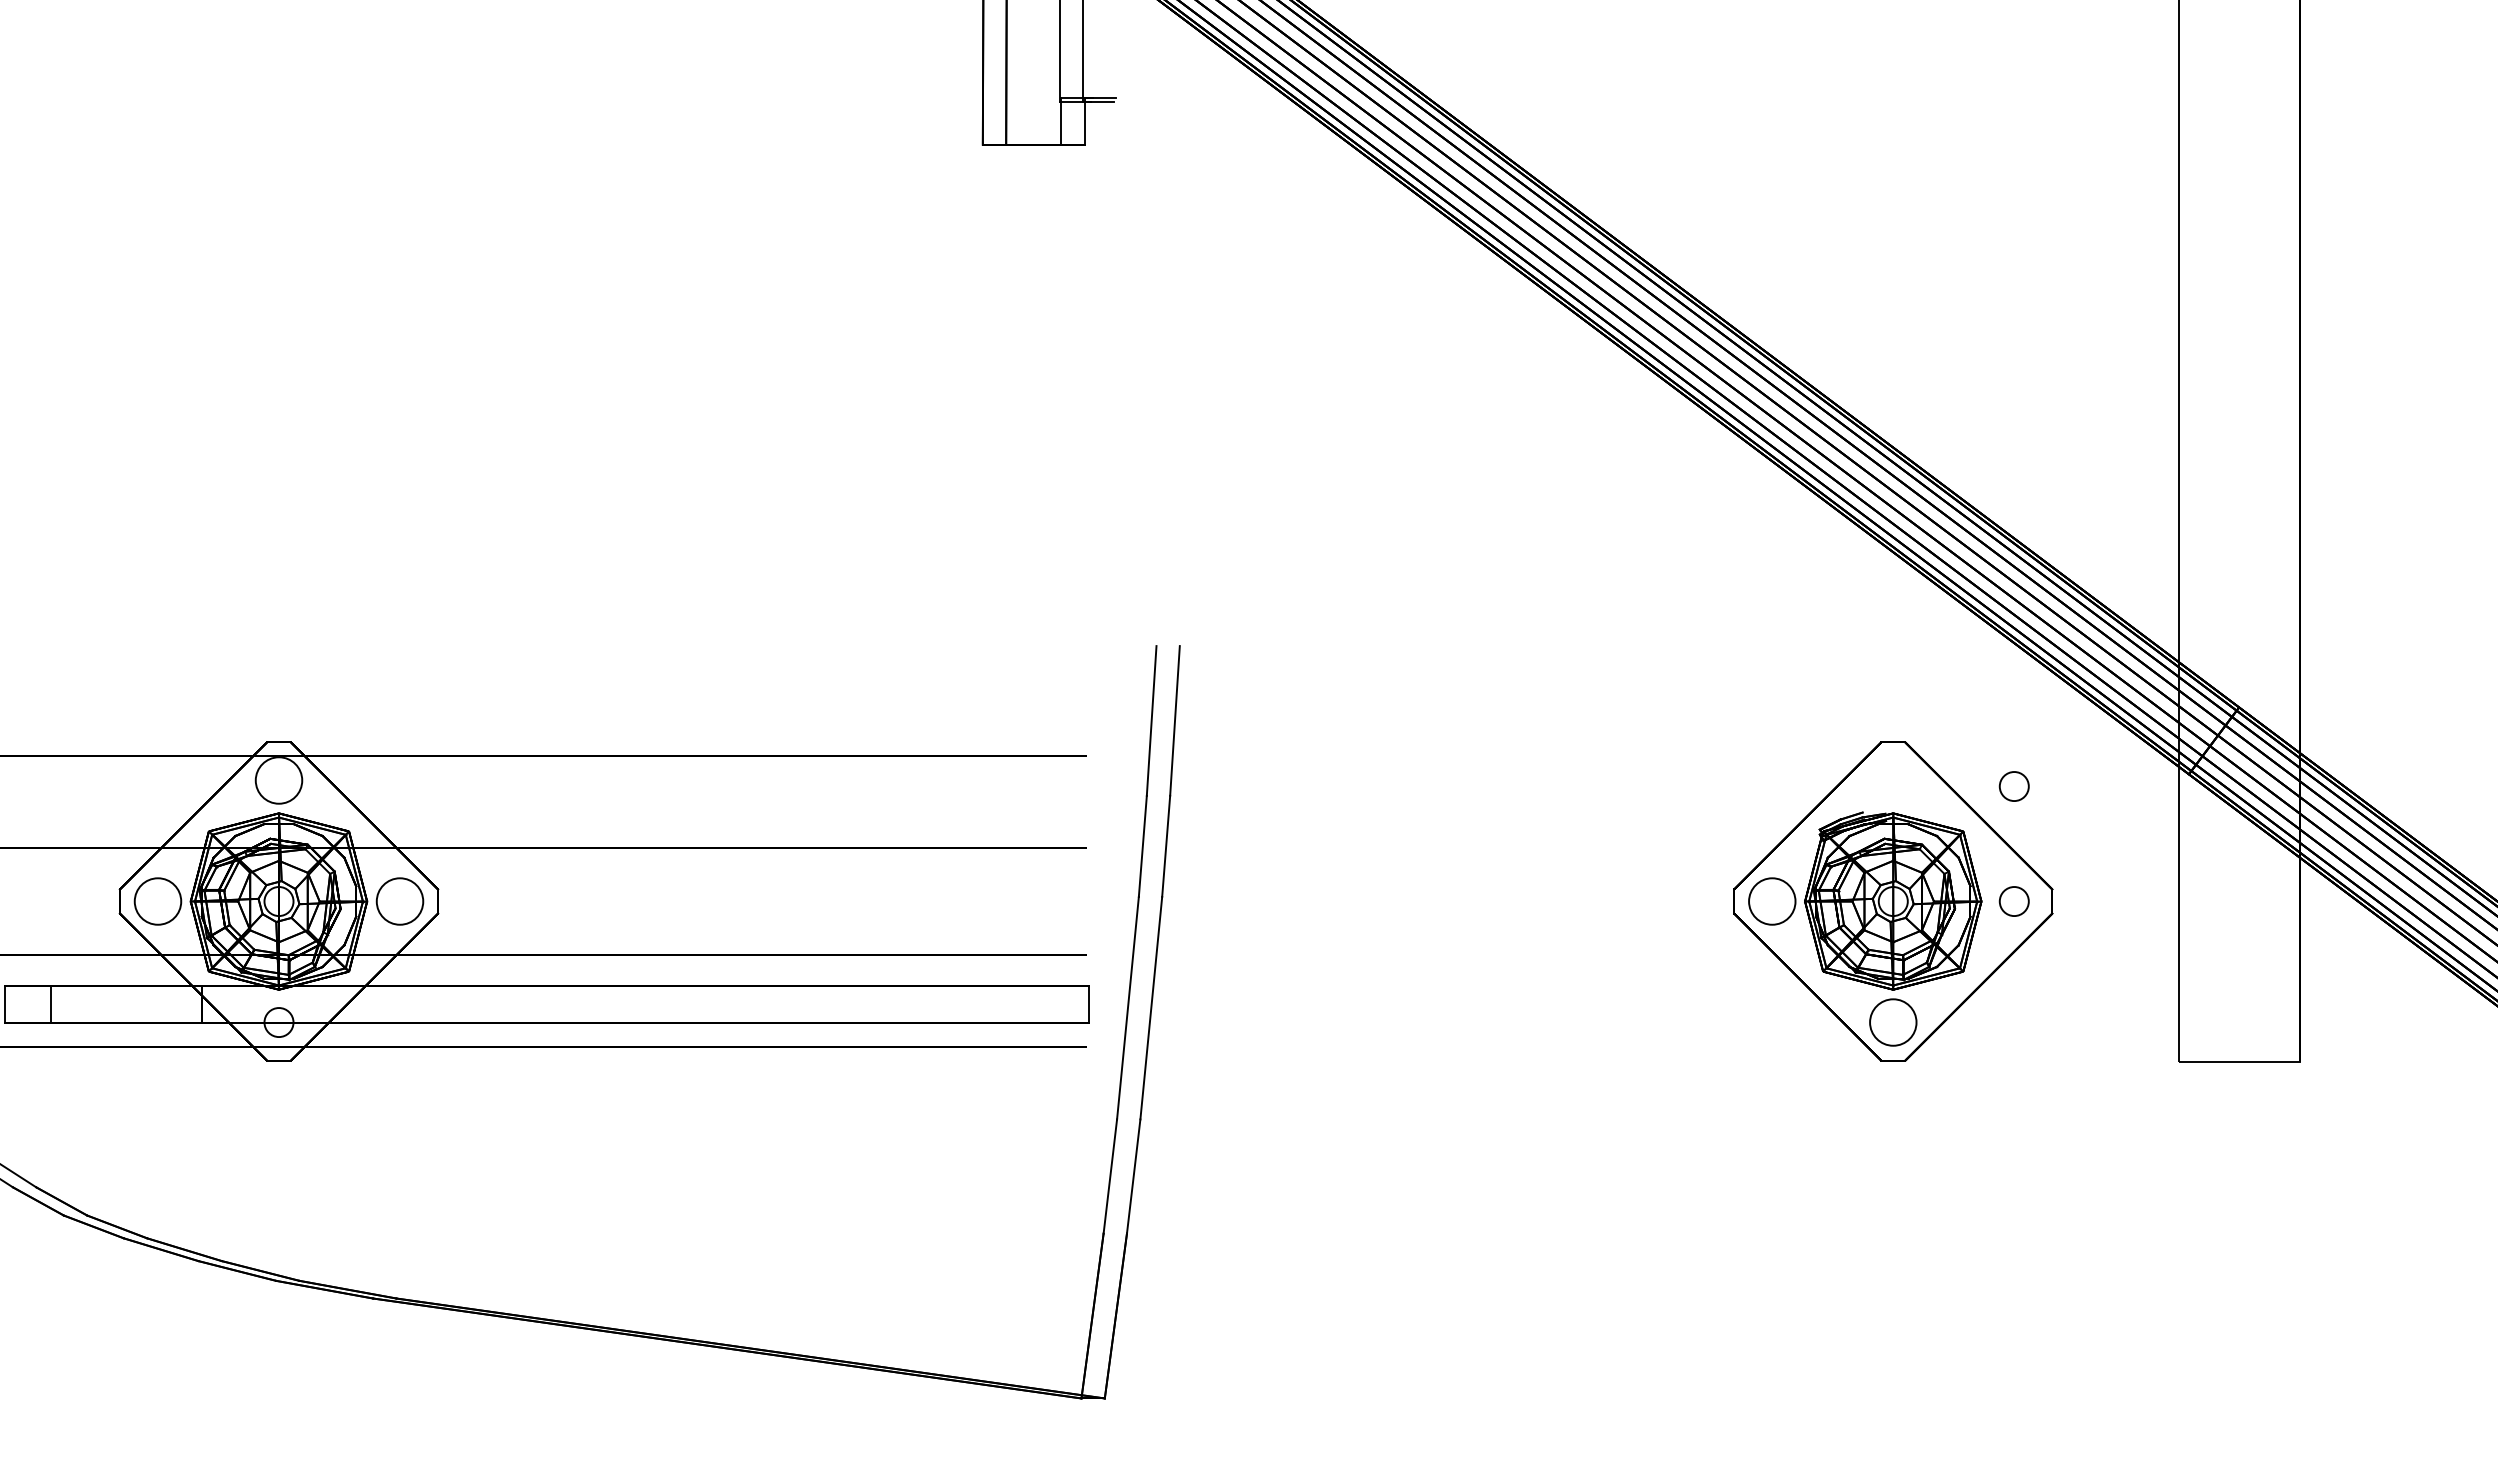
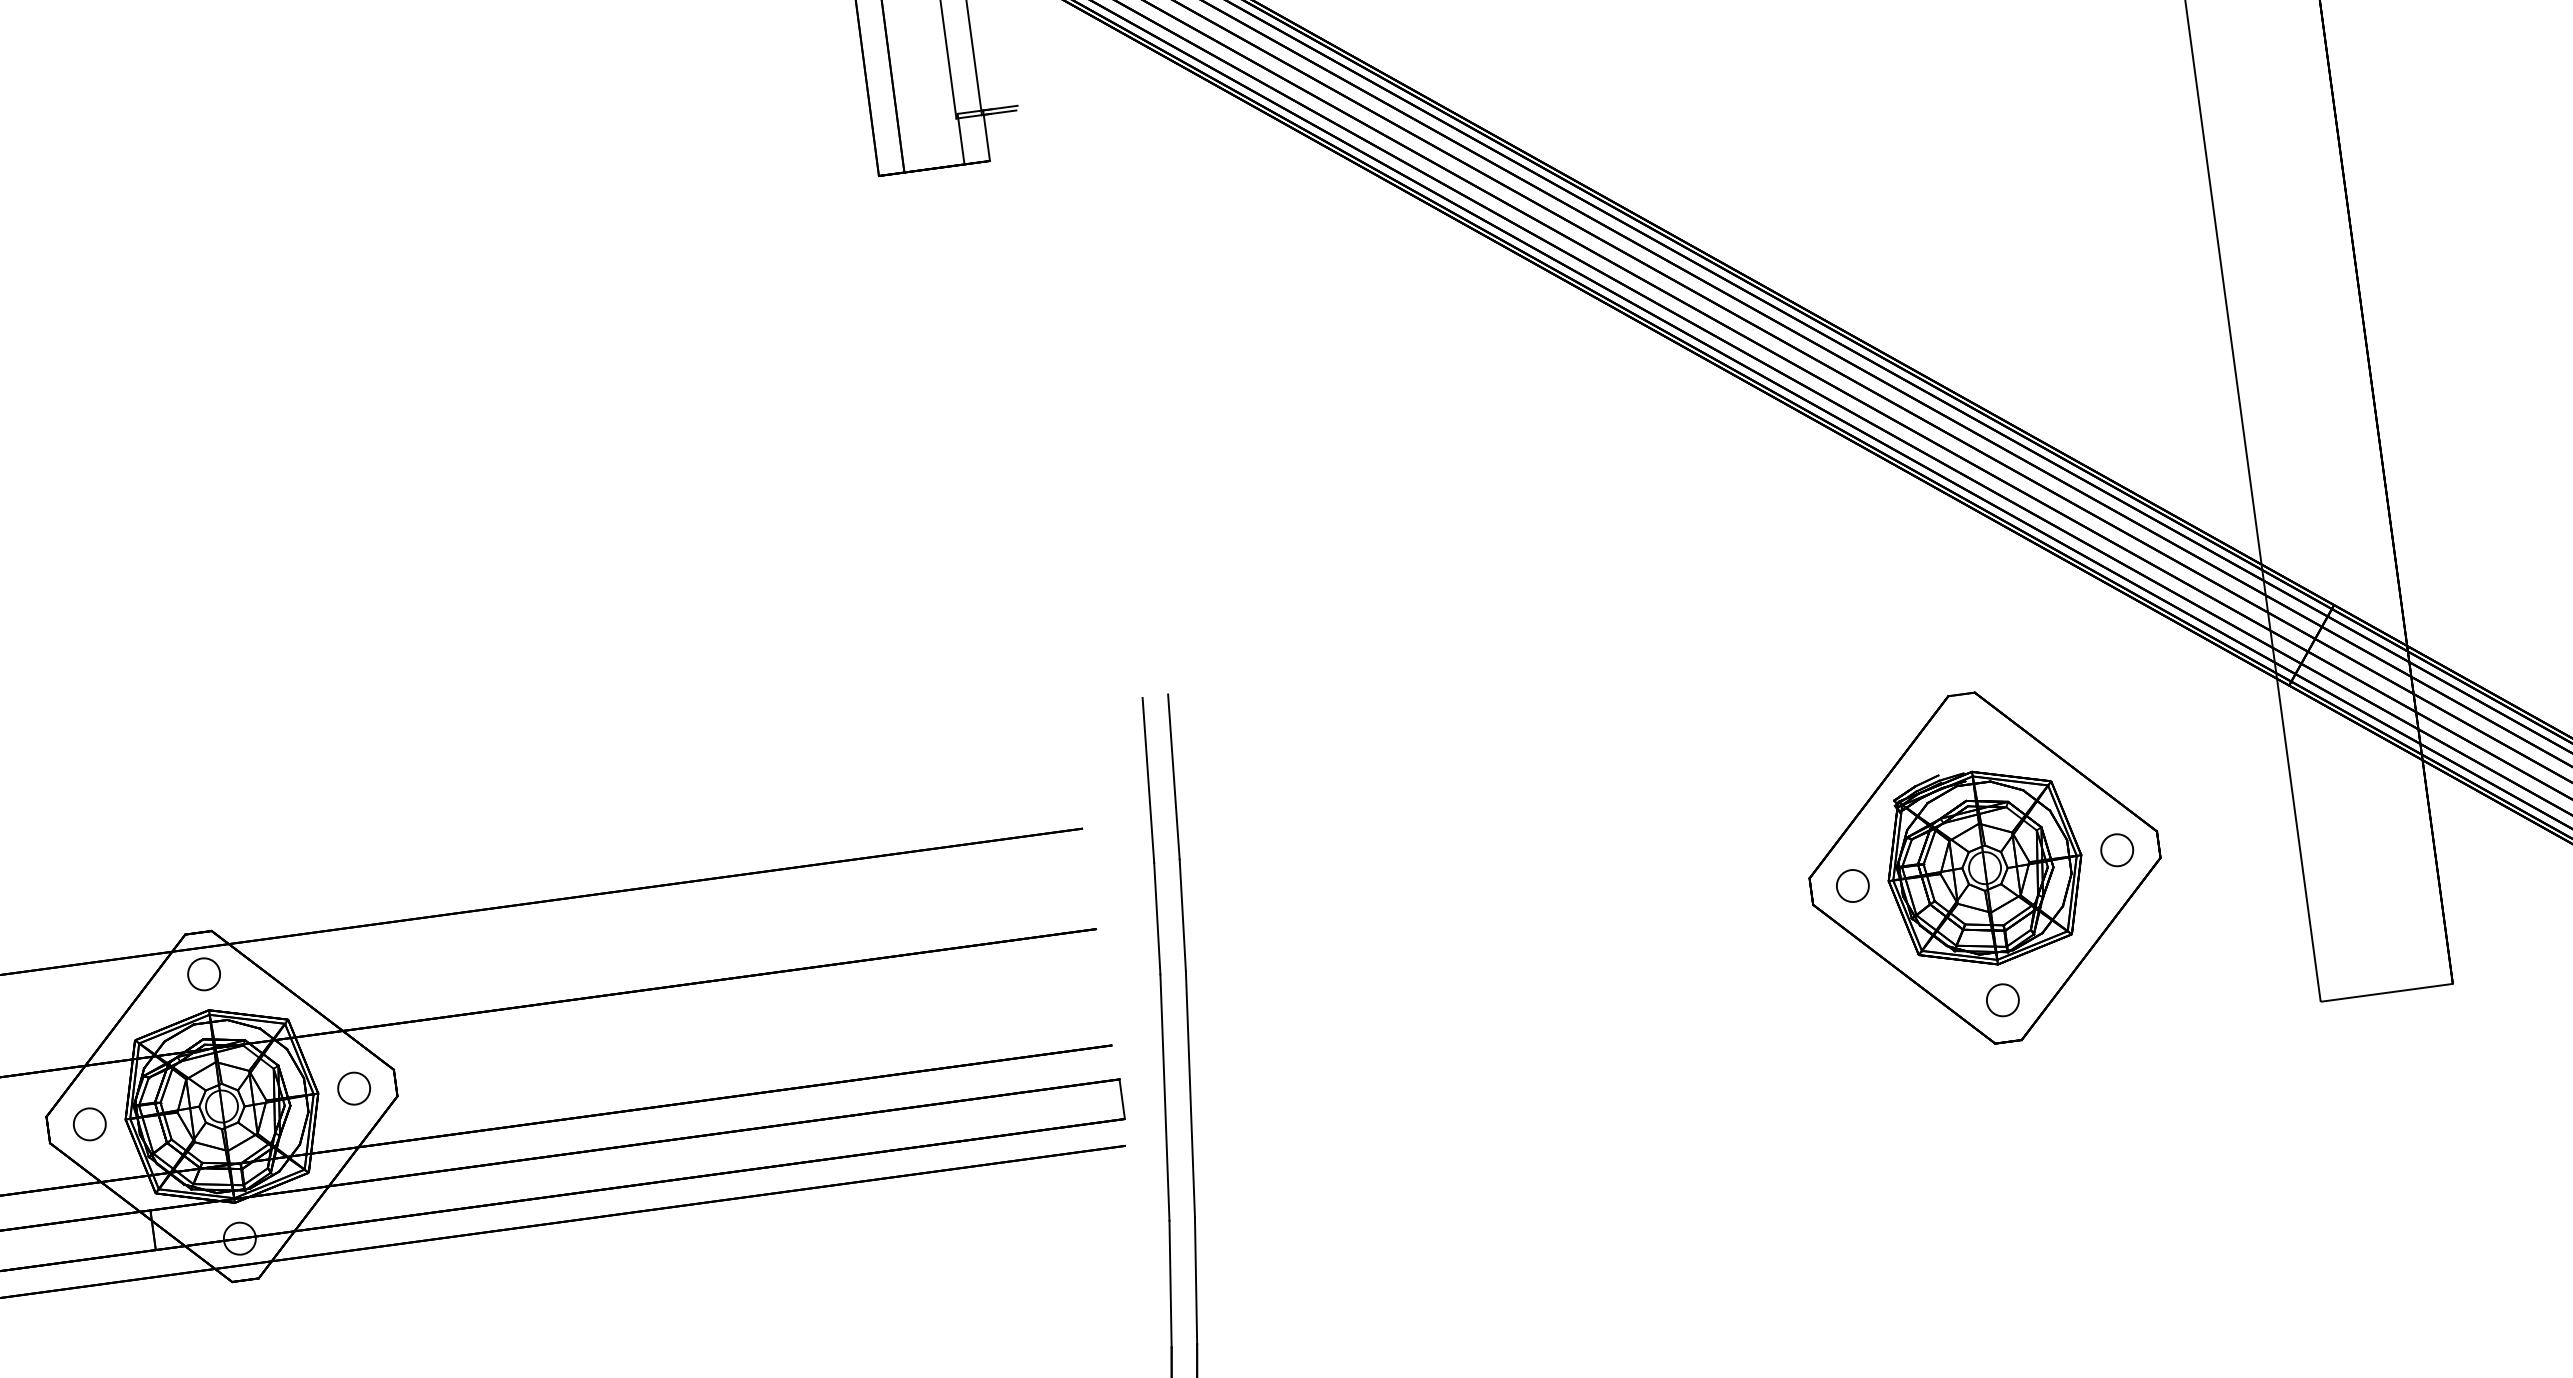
circle: (278, 780) -> (203, 974), size x0.62
circle: (2013, 786) -> (2099, 724), removed
circle: (157, 901) -> (89, 1124), size x0.62
circle: (399, 901) -> (353, 1088), size x0.62
circle: (1771, 901) -> (1852, 886), size x0.62
circle: (1892, 1022) -> (2002, 1000), size x0.62

